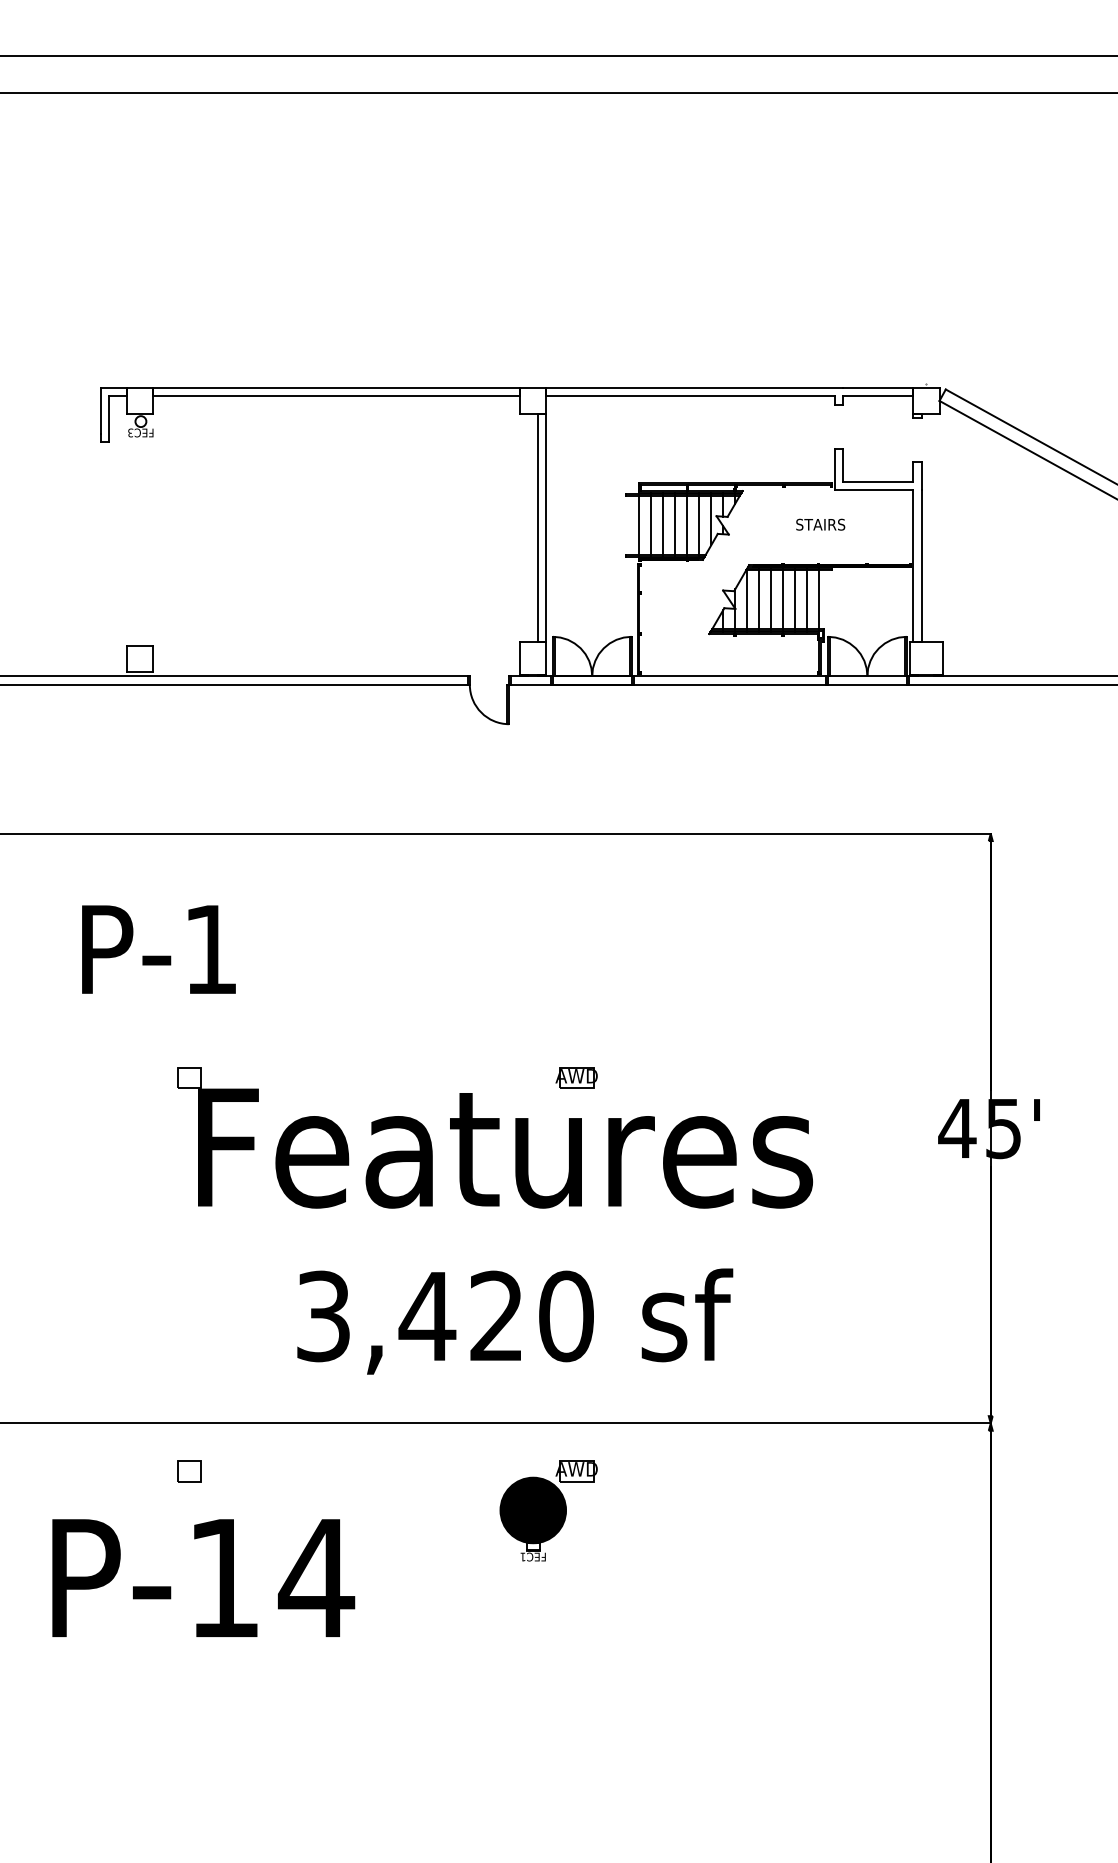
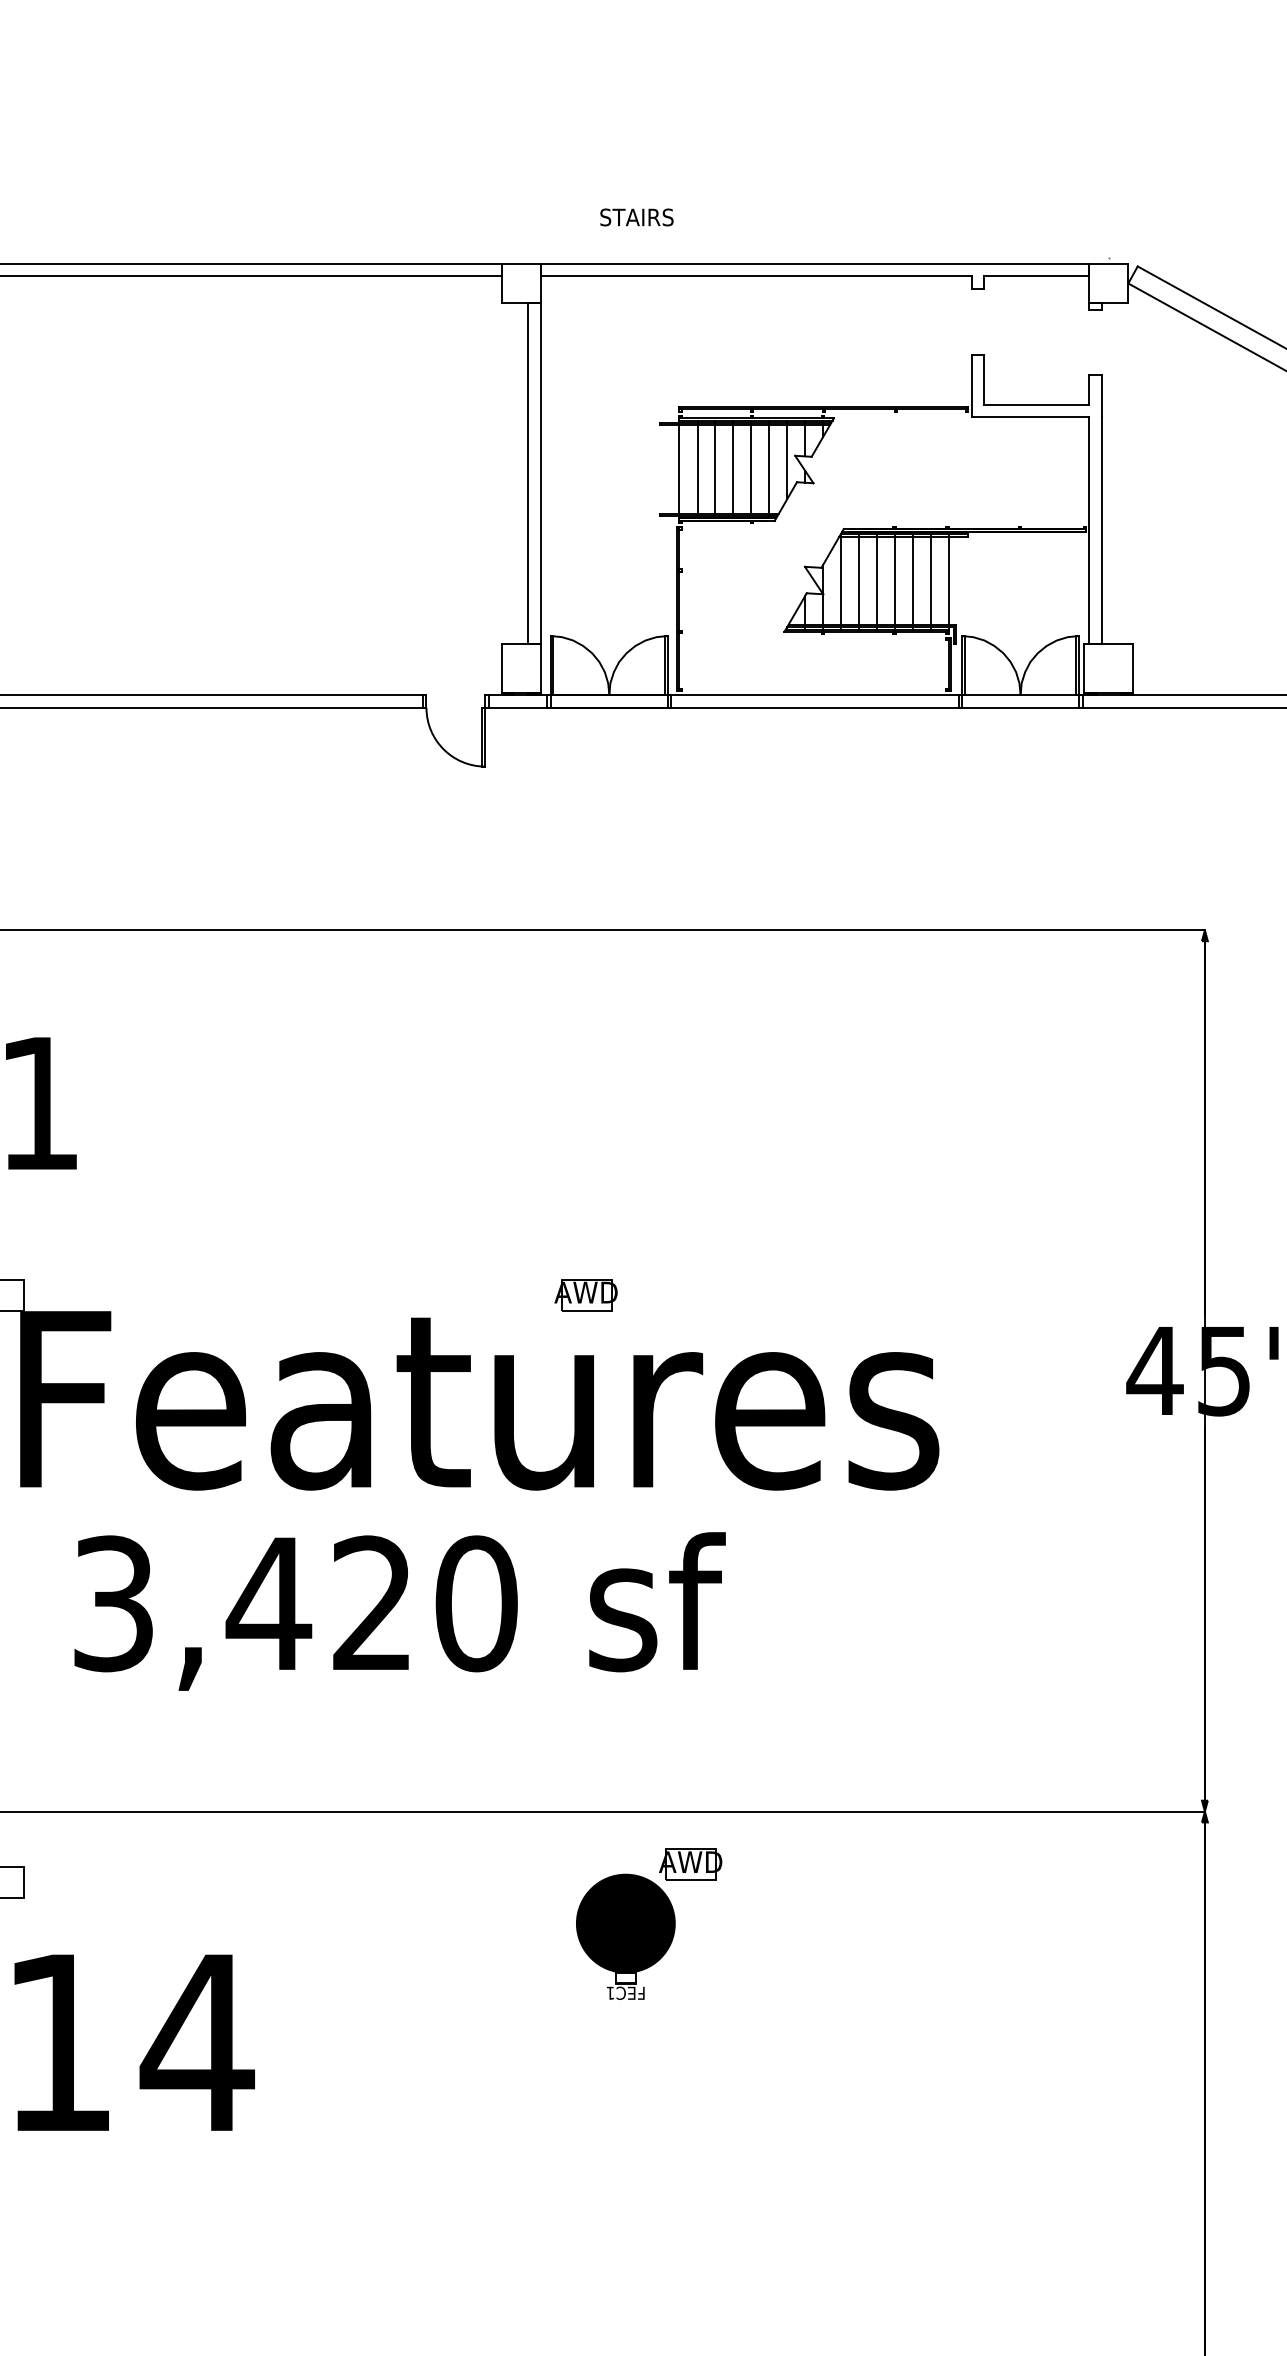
text: (820, 524) -> (636, 217), moved
text: (515, 1321) -> (400, 1611), moved
part: (548, 1510) -> (648, 1923), moved

